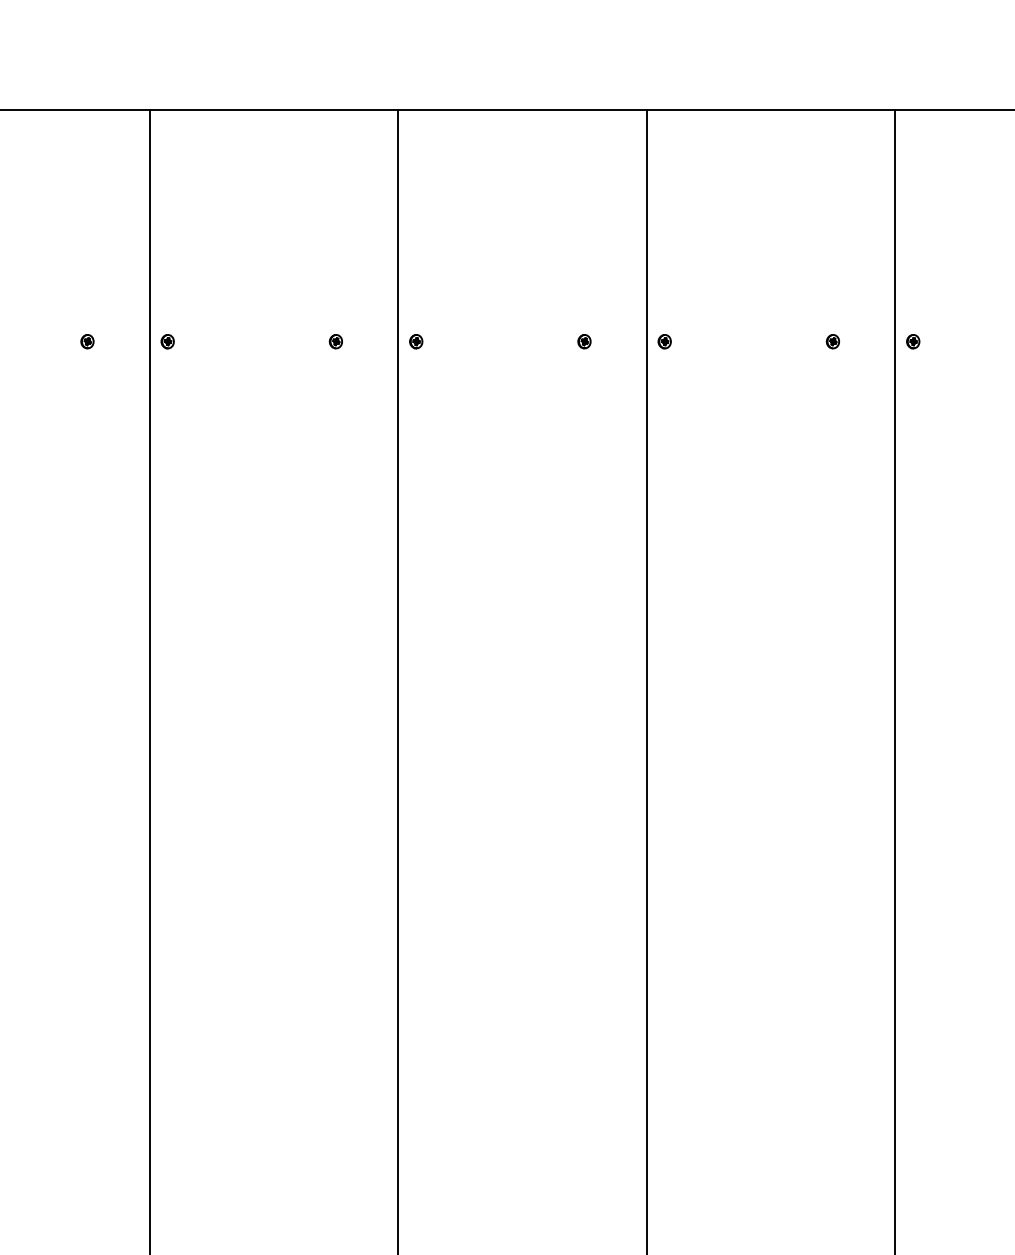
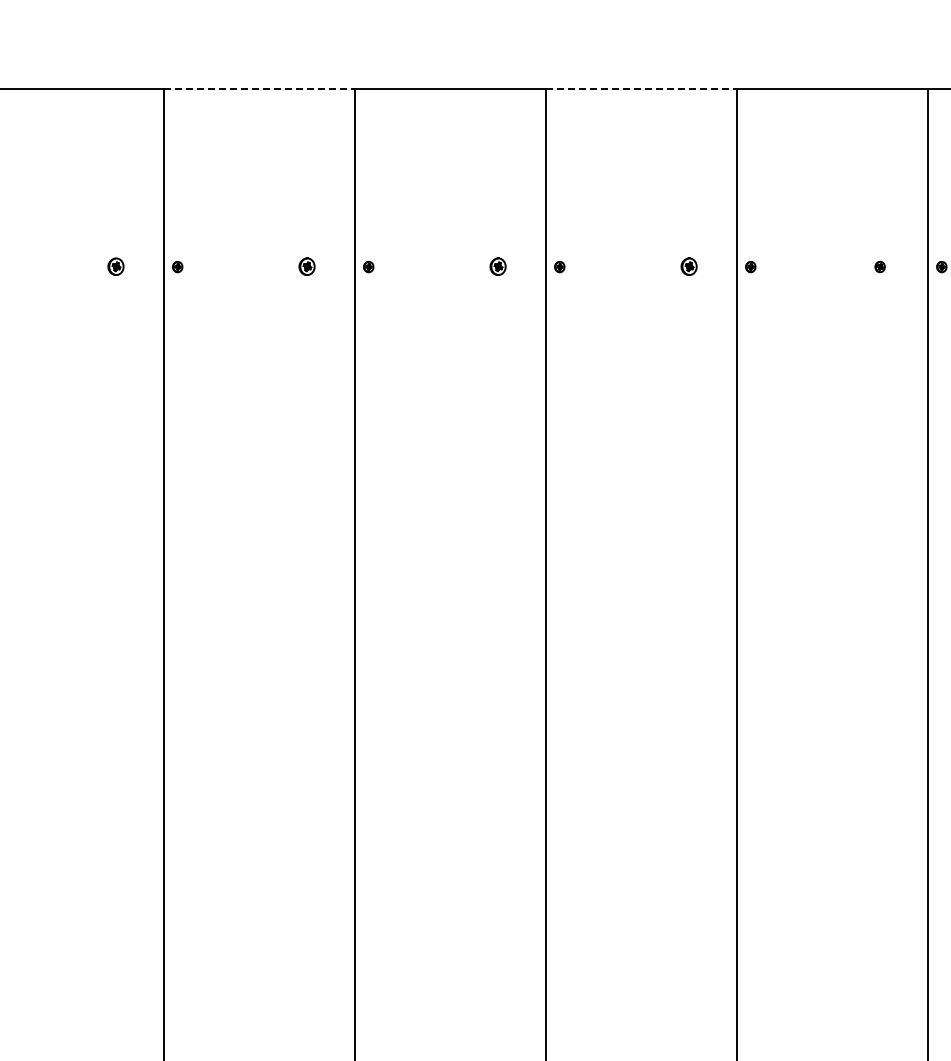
line: (274, 109) -> (259, 88), solid -> dashed
line: (771, 109) -> (641, 88), solid -> dashed
part: (86, 342) -> (115, 267), size x1.6
part: (335, 342) -> (306, 267), size x1.6
part: (583, 342) -> (497, 267), size x1.6
part: (832, 342) -> (688, 267), size x1.6

